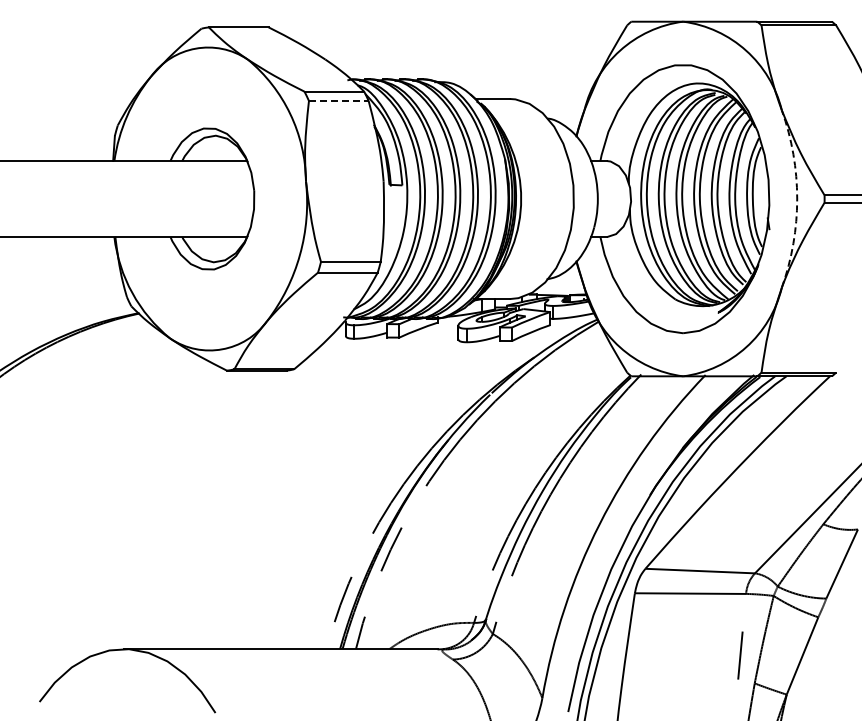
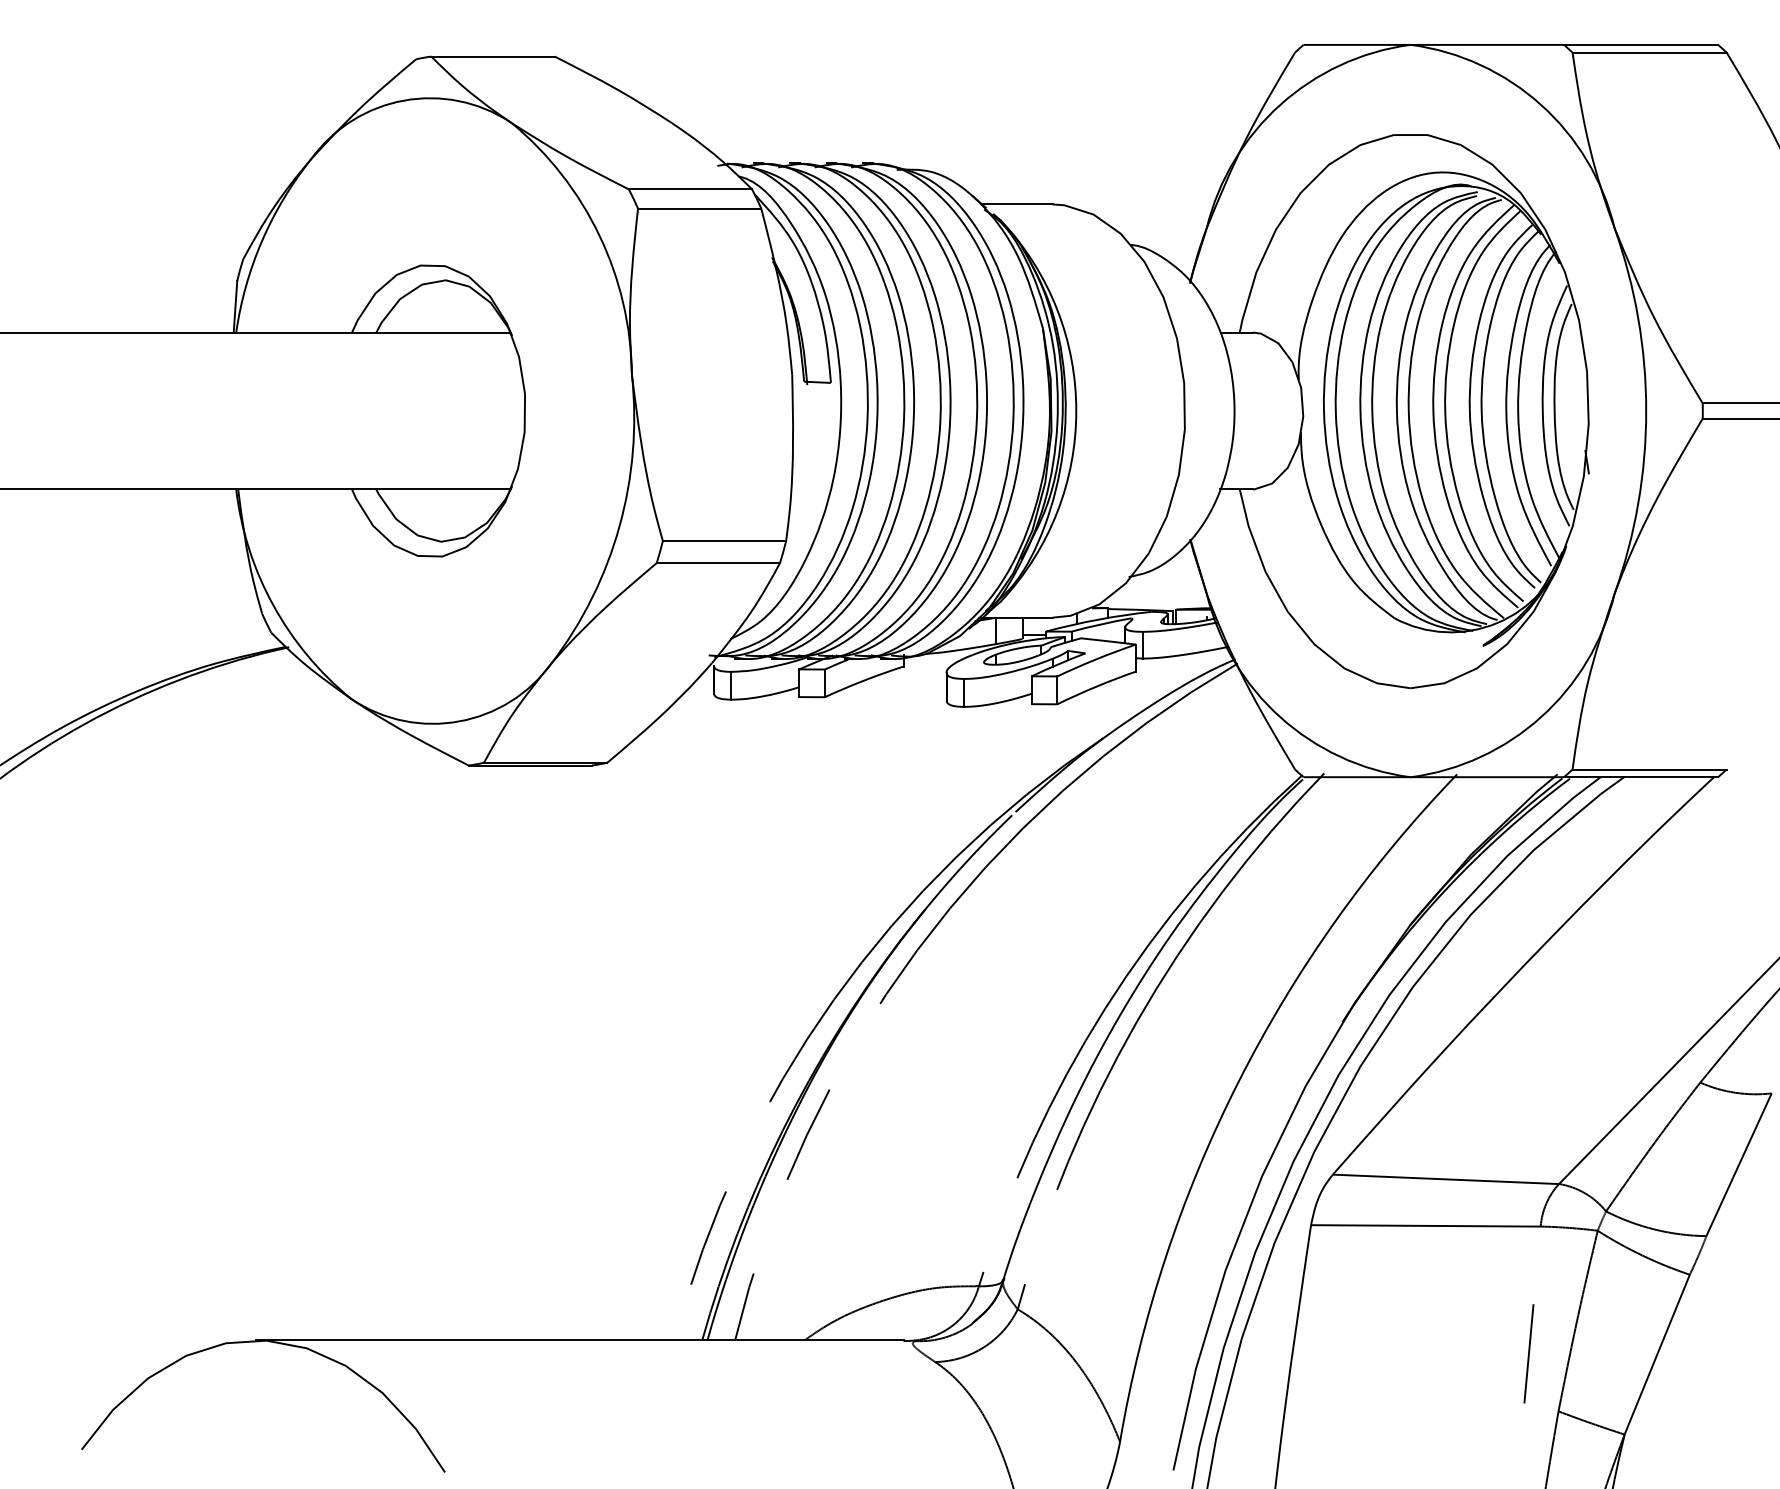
line: (338, 100) -> (698, 207), dashed -> solid
arc: (797, 199) -> (1646, 412), dashed -> solid

